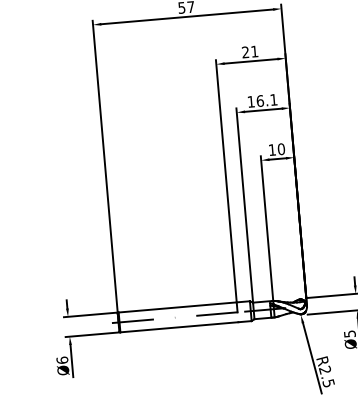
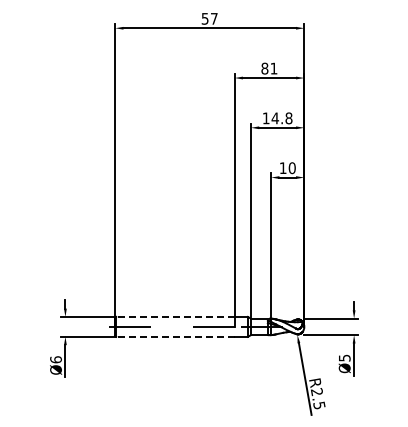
text: (245, 52) -> (264, 68), 21 -> 81
text: (266, 100) -> (281, 118), 16.1 -> 14.8
line: (176, 307) -> (174, 316), solid -> dashed
line: (178, 327) -> (174, 336), solid -> dashed

